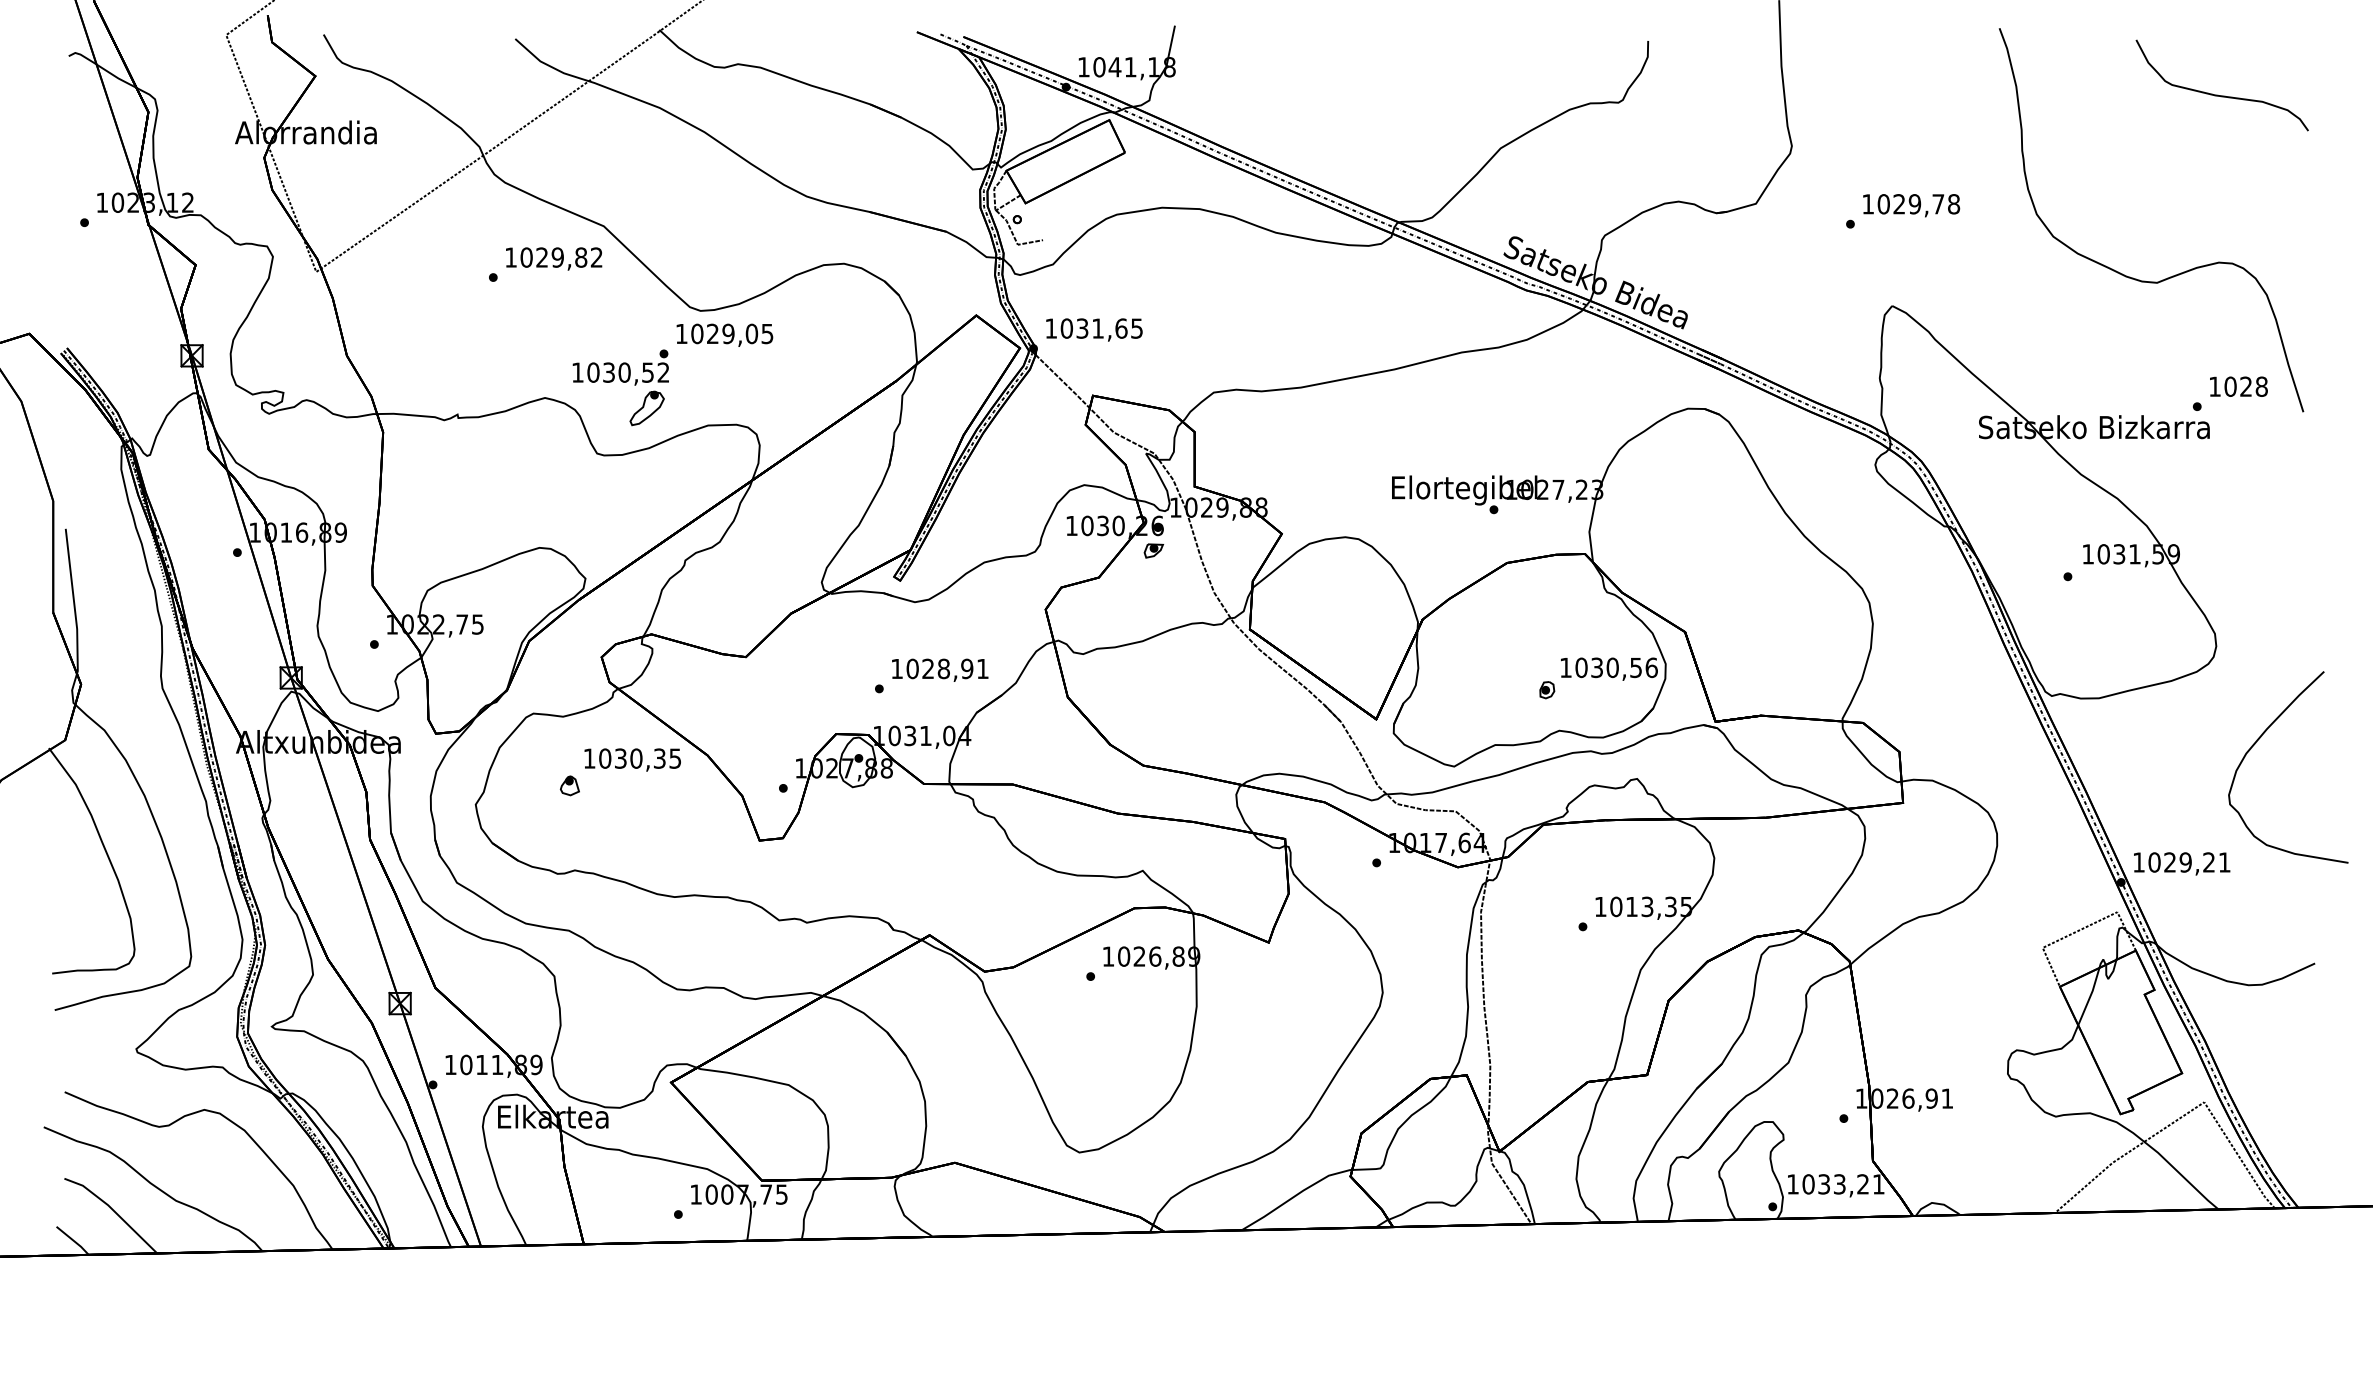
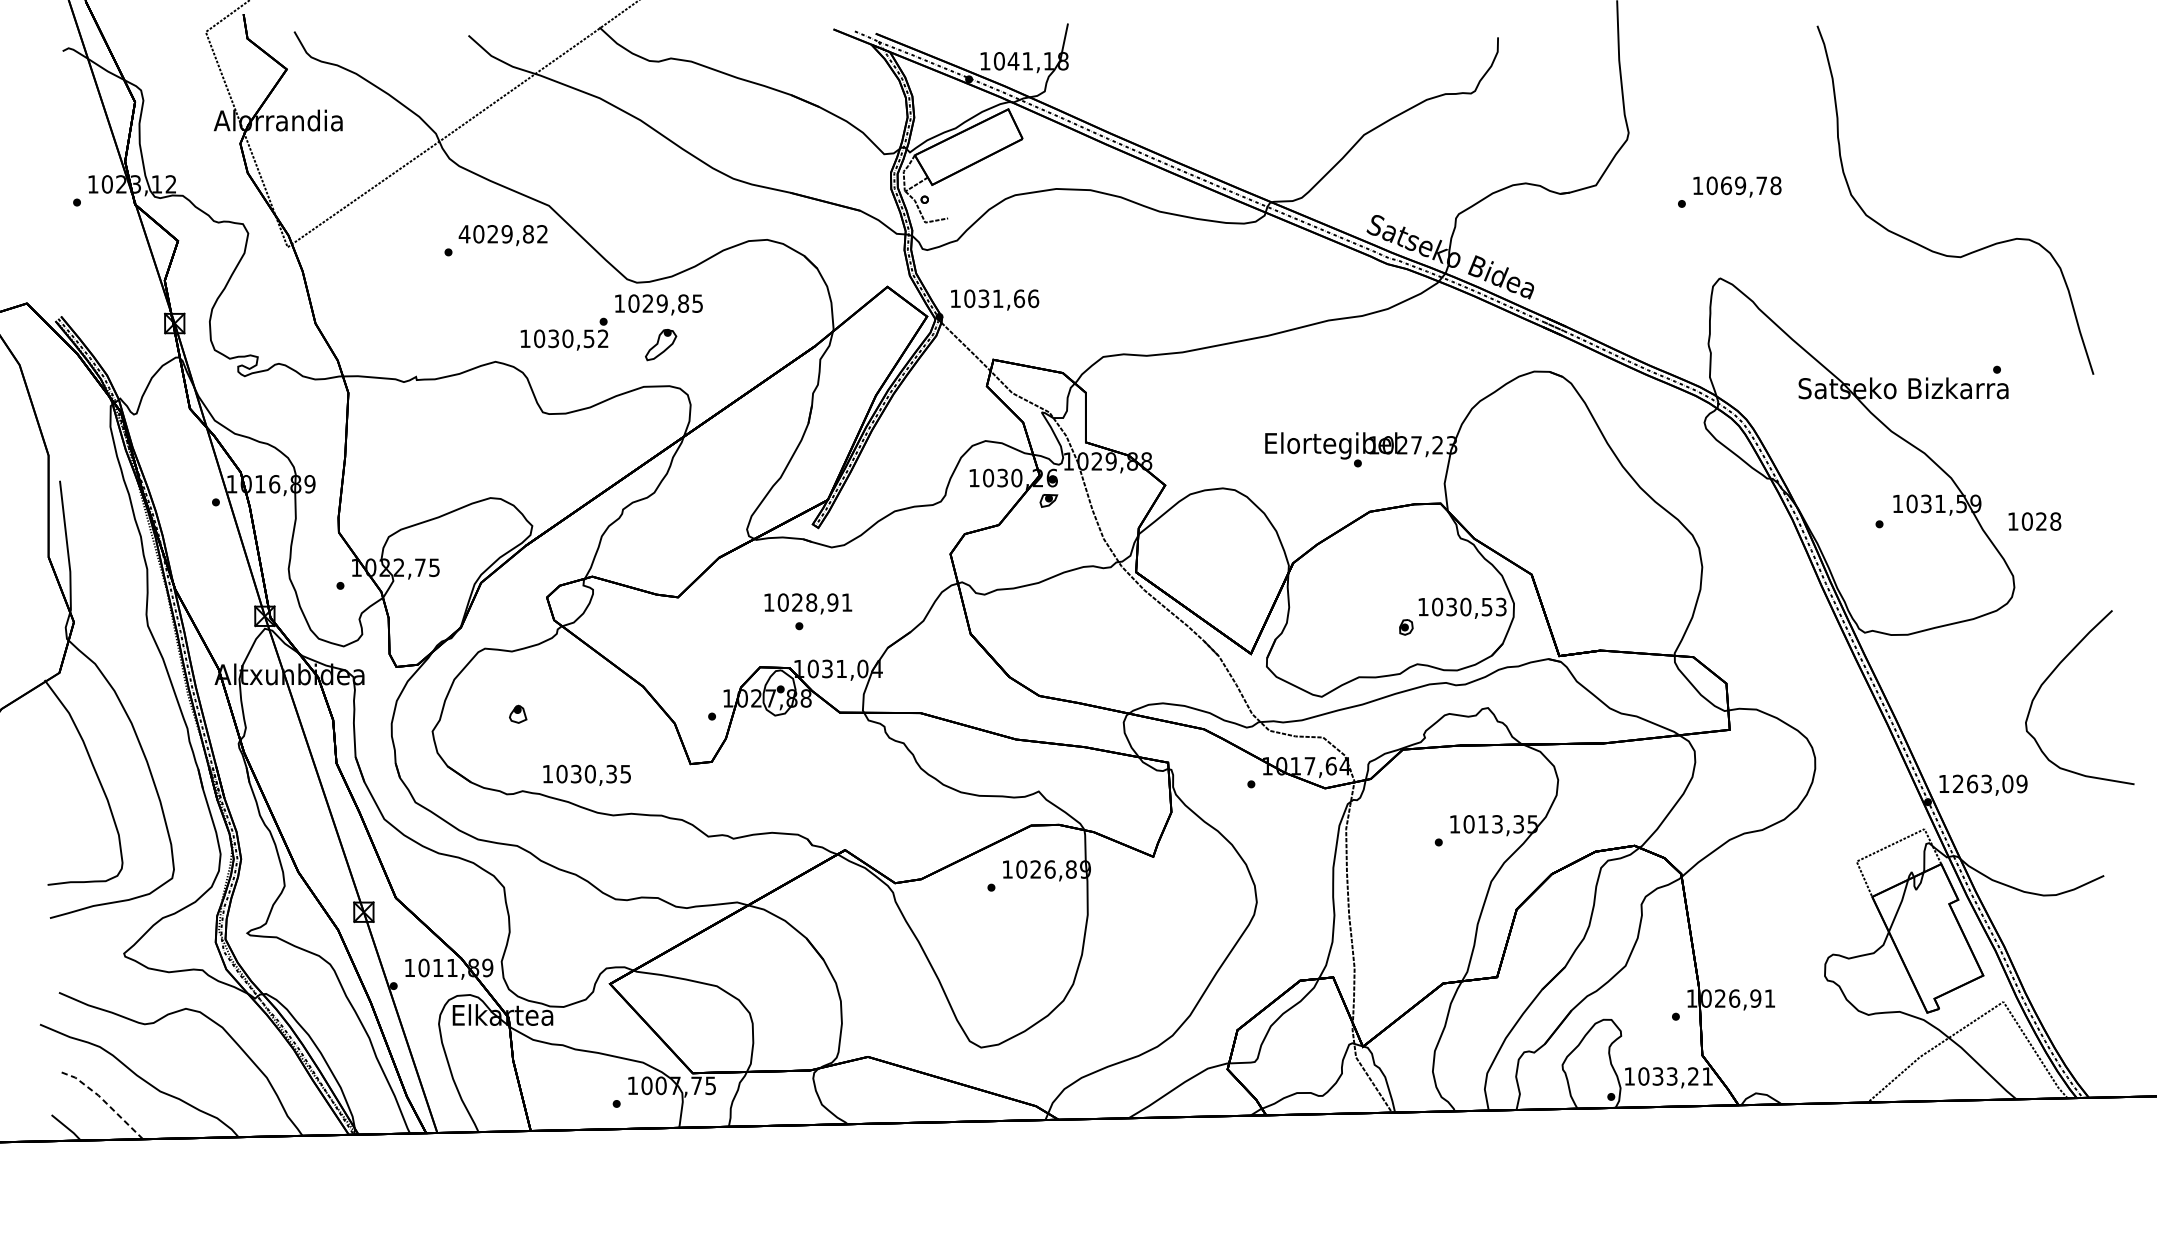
curve: (2217, 94) -> (2015, 86), removed
text: (1899, 204) -> (1726, 186), 1029,78 -> 1069,78
text: (510, 257) -> (464, 234), 1029,82 -> 4029,82
text: (1137, 328) -> (1033, 298), 1031,65 -> 1031,66
text: (751, 333) -> (683, 303), 1029,05 -> 1029,85
text: (2238, 386) -> (2034, 521), moved
part: (646, 408) -> (660, 345), moved
text: (1651, 667) -> (1501, 606), 1030,56 -> 1030,53
text: (940, 669) -> (808, 603), moved
text: (632, 759) -> (586, 774), moved
text: (2189, 862) -> (1990, 783), 1029,21 -> 1263,09
line: (113, 1210) -> (103, 1100), solid -> dashed

